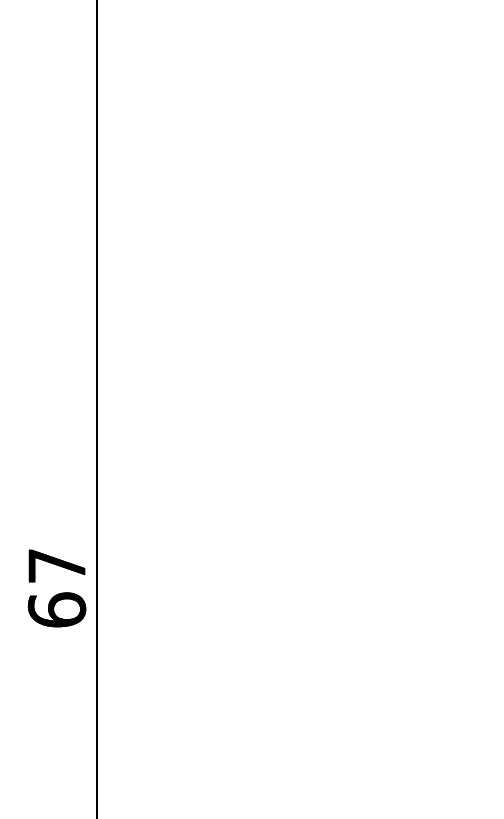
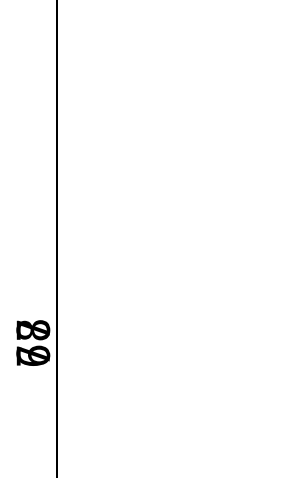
text: (57, 586) -> (33, 342), 67 -> 78

